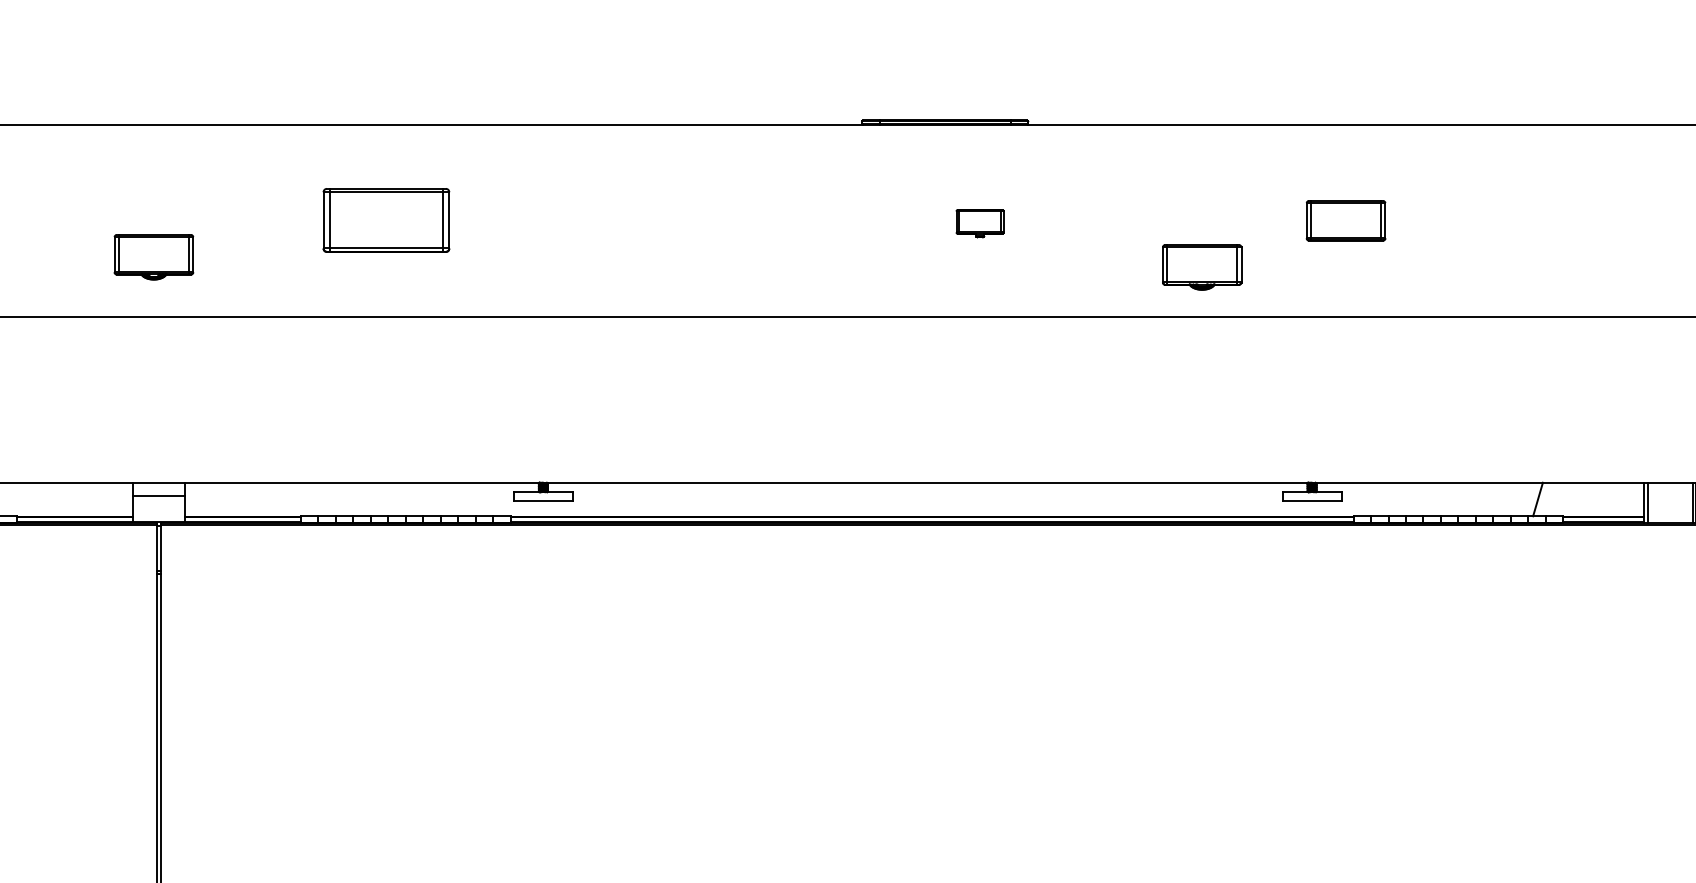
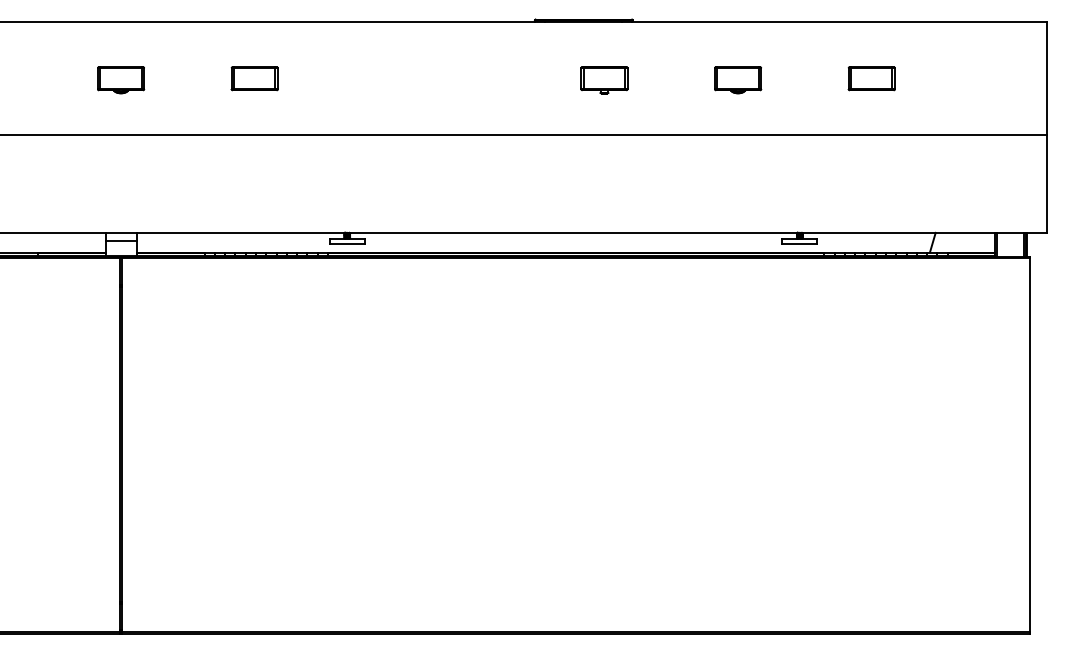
part: (385, 220) -> (254, 78), size x0.62
part: (1345, 220) -> (871, 78), moved
part: (980, 223) -> (604, 80), size x1.67
part: (154, 257) -> (121, 80), moved
part: (1202, 268) -> (738, 80), moved

